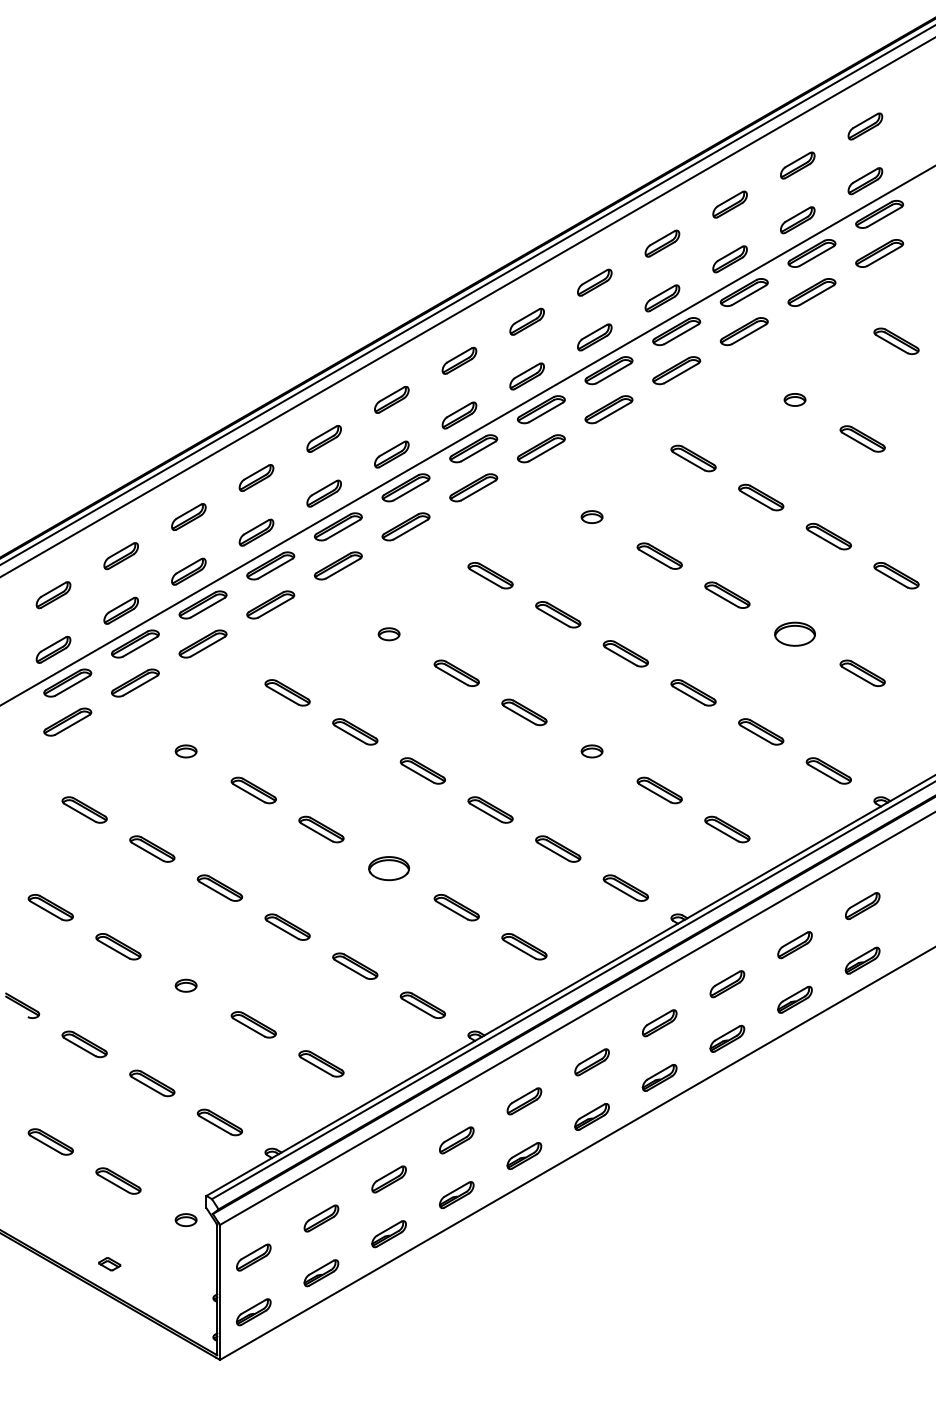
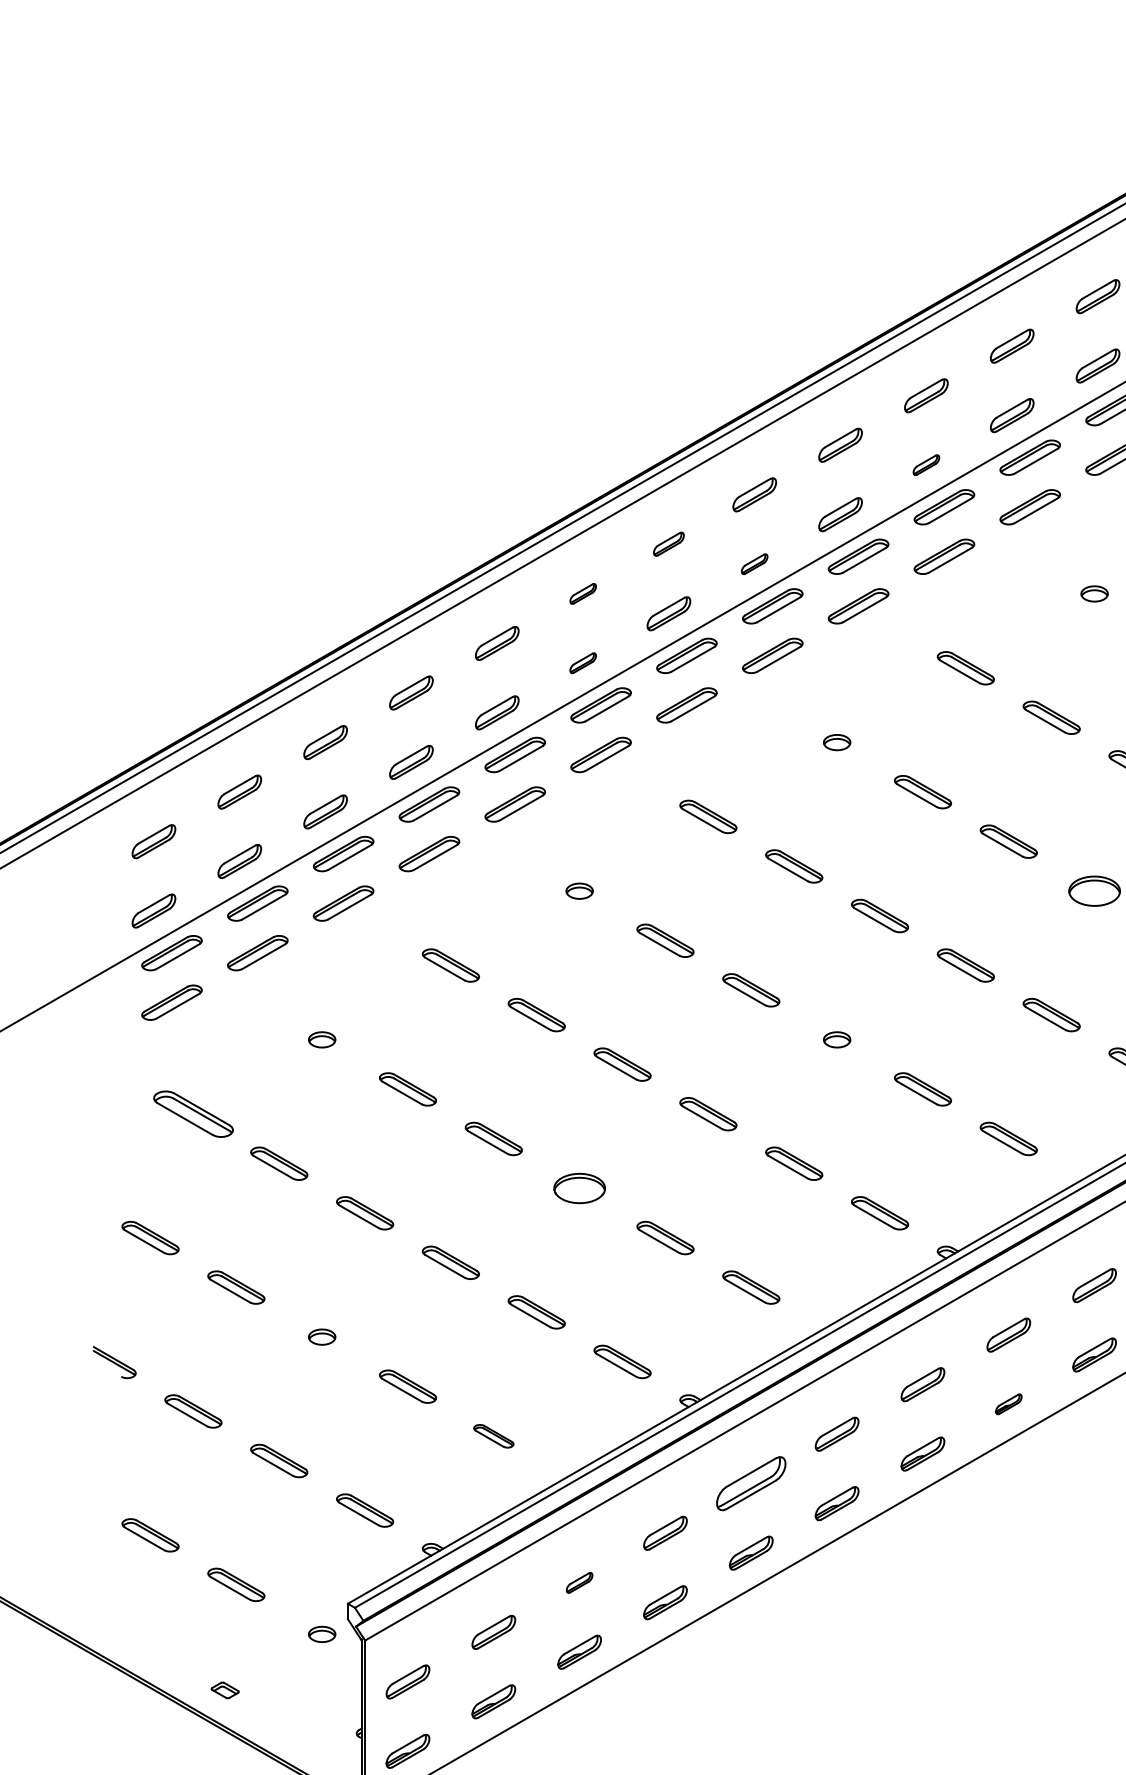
part: (662, 298) -> (926, 465), size x0.6
part: (459, 360) -> (668, 543), size x0.7
part: (526, 376) -> (753, 564), size x0.6
part: (391, 399) -> (582, 593), size x0.6
part: (391, 454) -> (582, 663), size x0.6
part: (84, 809) -> (193, 1113), size x1.4
part: (727, 1038) -> (1008, 1404), size x0.6
part: (321, 1063) -> (493, 1435), size x0.7
part: (524, 1101) -> (751, 1483), size x1.6
part: (388, 1179) -> (578, 1582), size x0.6

